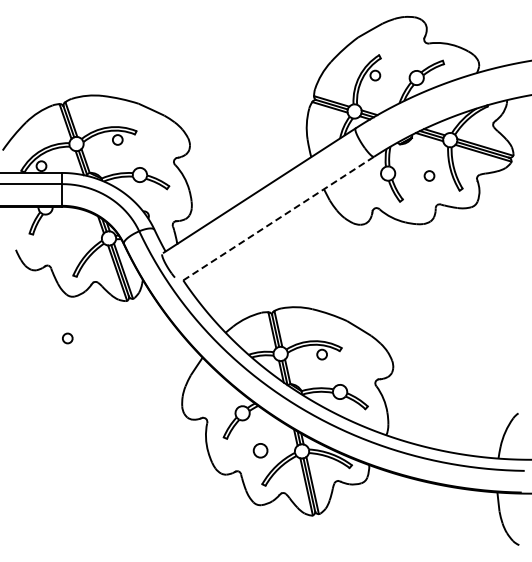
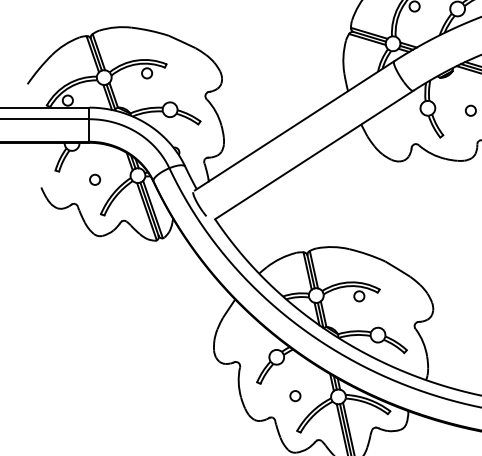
line: (278, 218) -> (314, 154), dashed -> solid
circle: (67, 338) -> (94, 179), moved
circle: (260, 450) -> (295, 395), size x0.71

